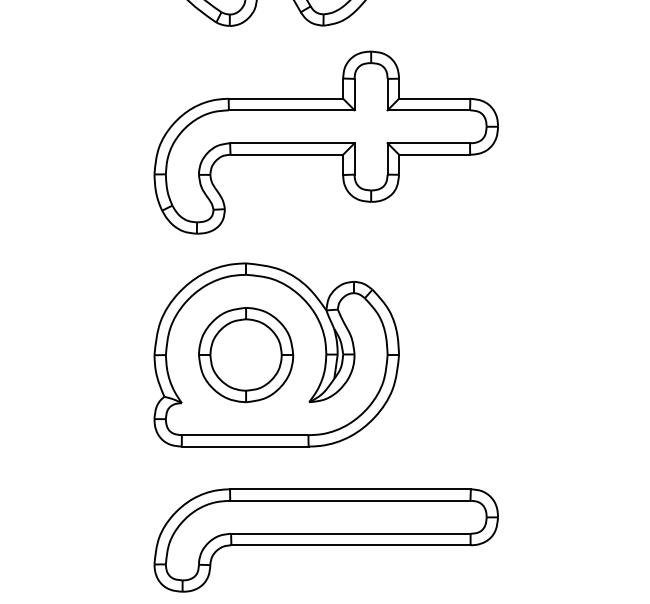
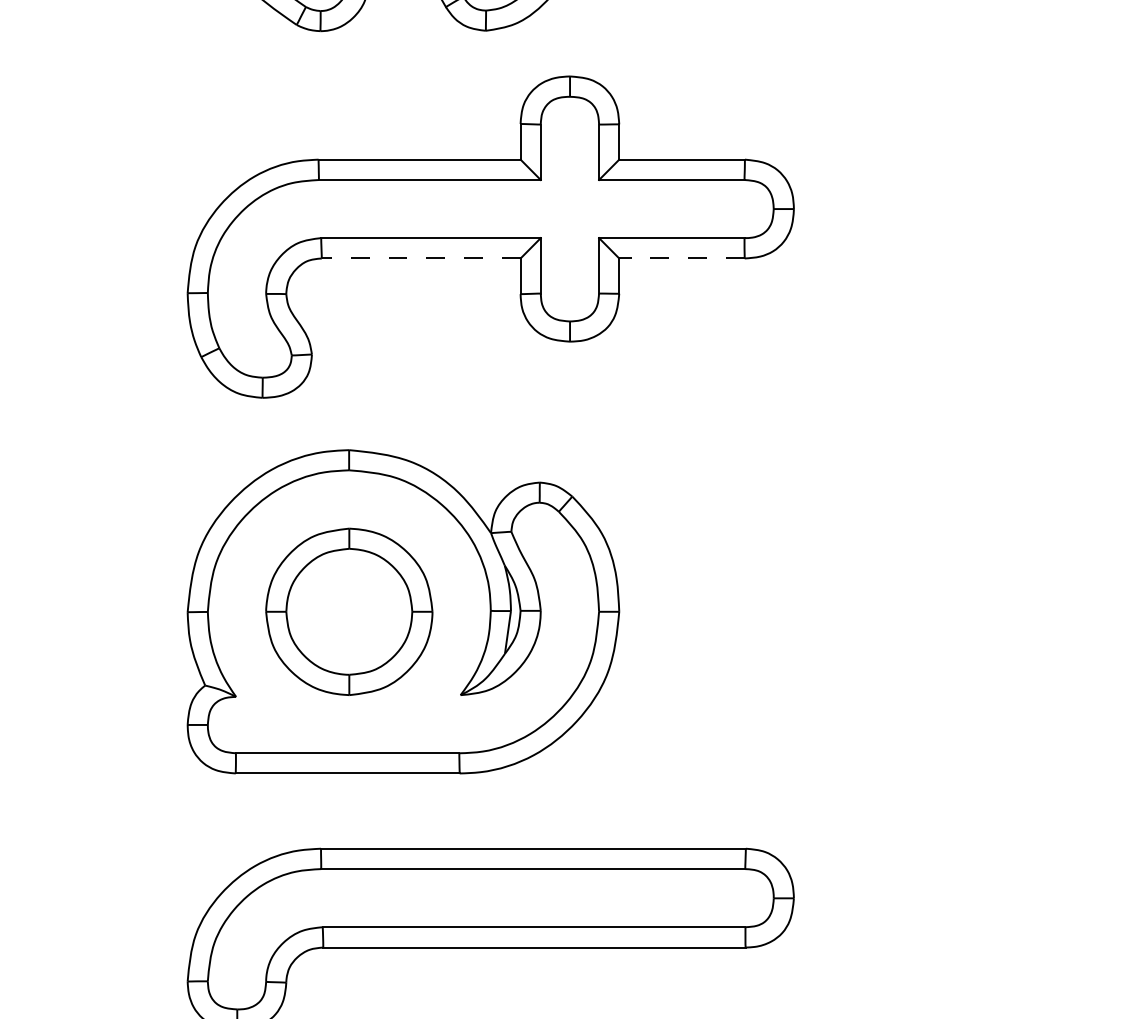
line: (286, 154) -> (420, 257), solid -> dashed
line: (434, 154) -> (681, 257), solid -> dashed

